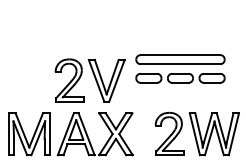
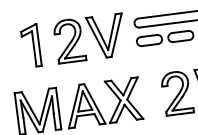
part: (30, 68) -> (30, 45), added
part: (89, 80) -> (89, 38), moved

